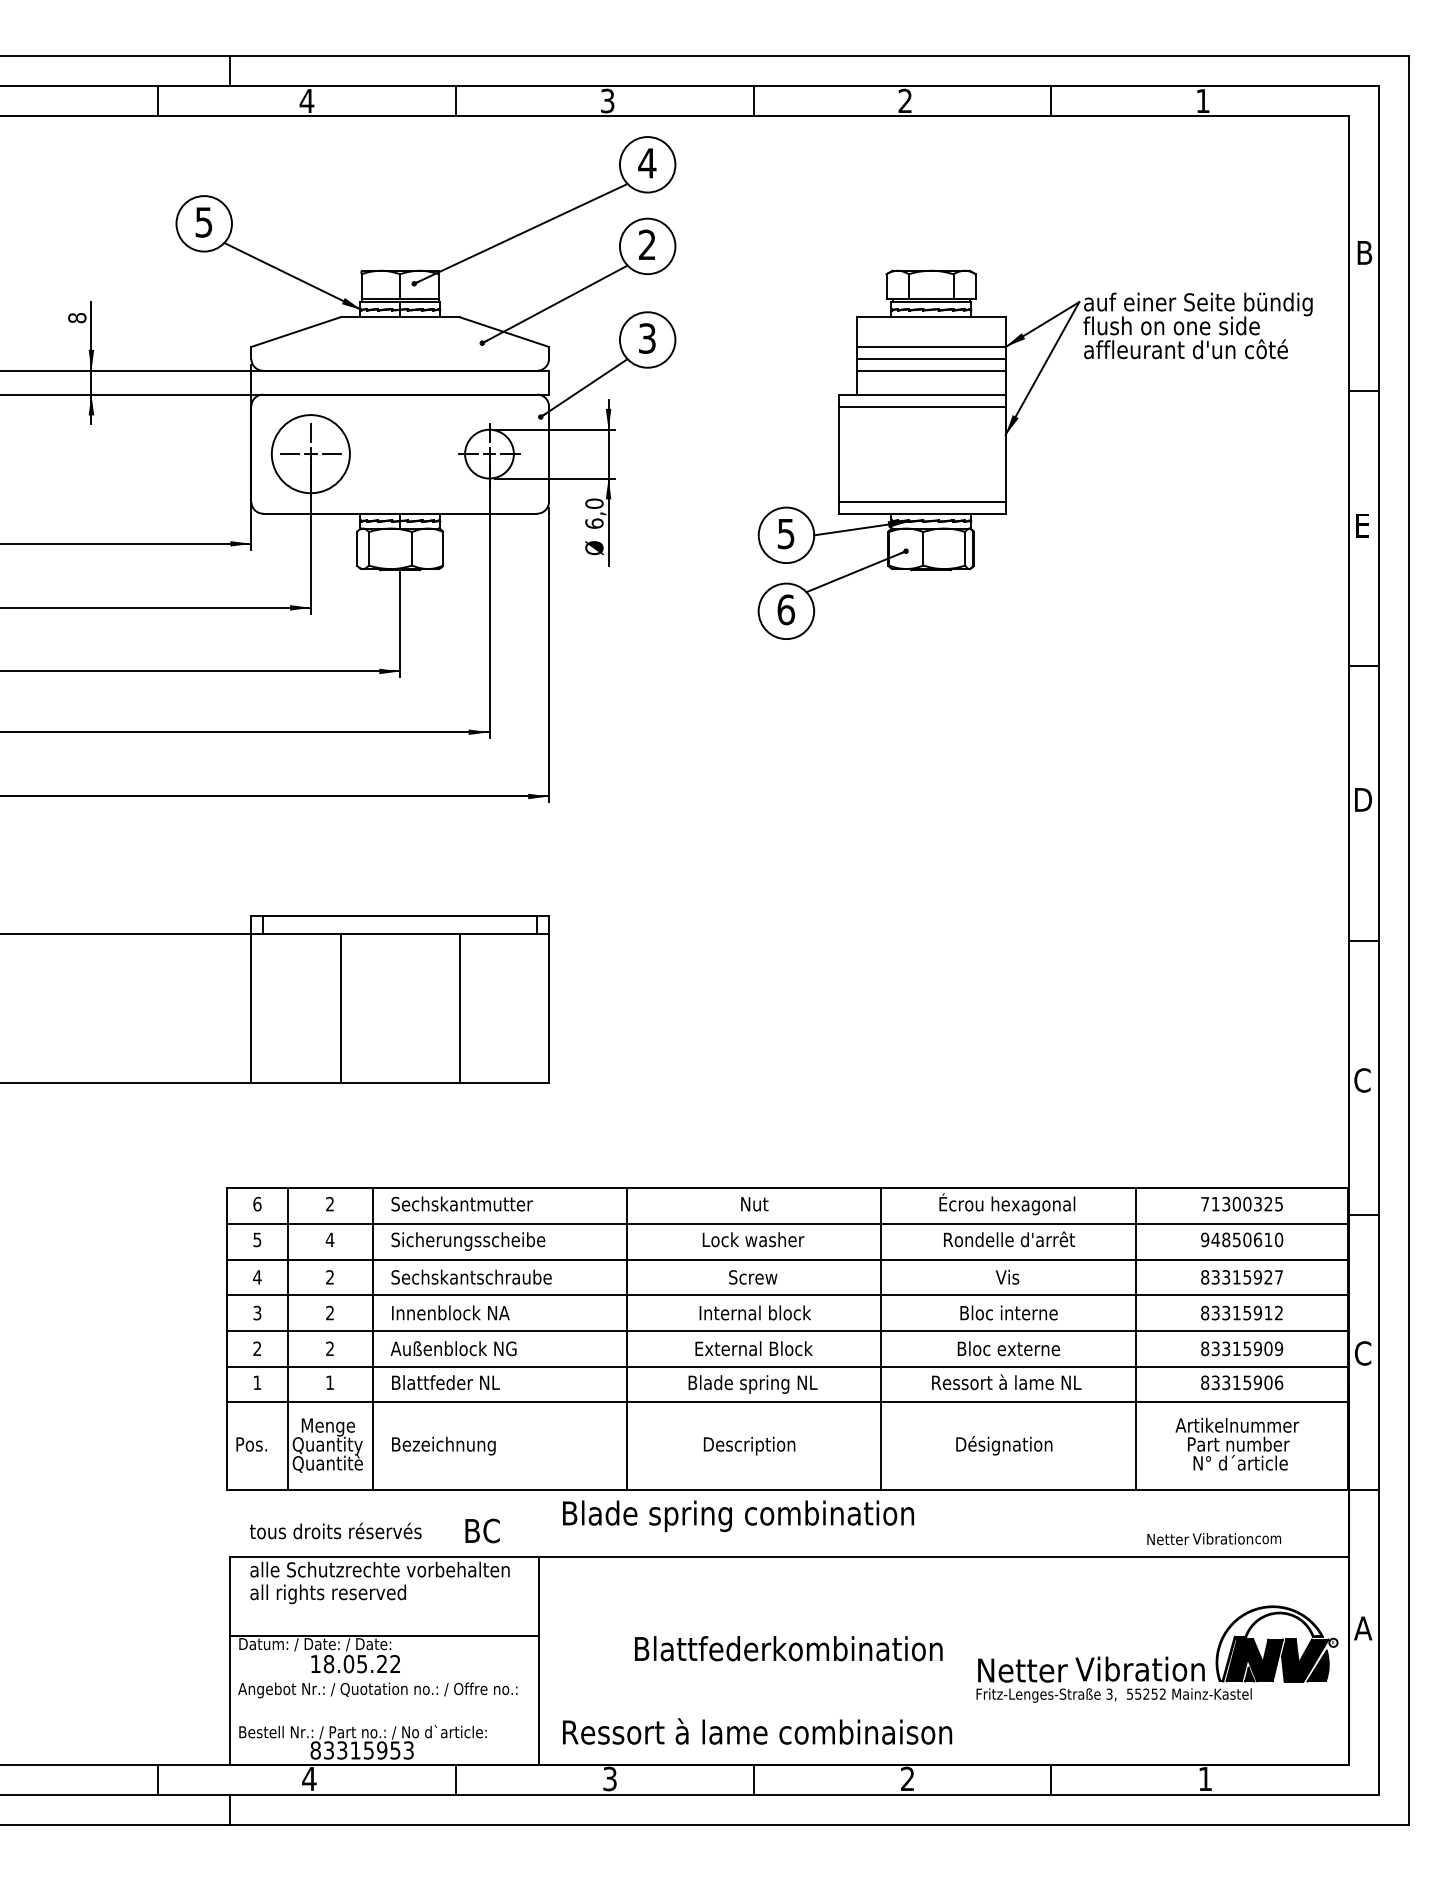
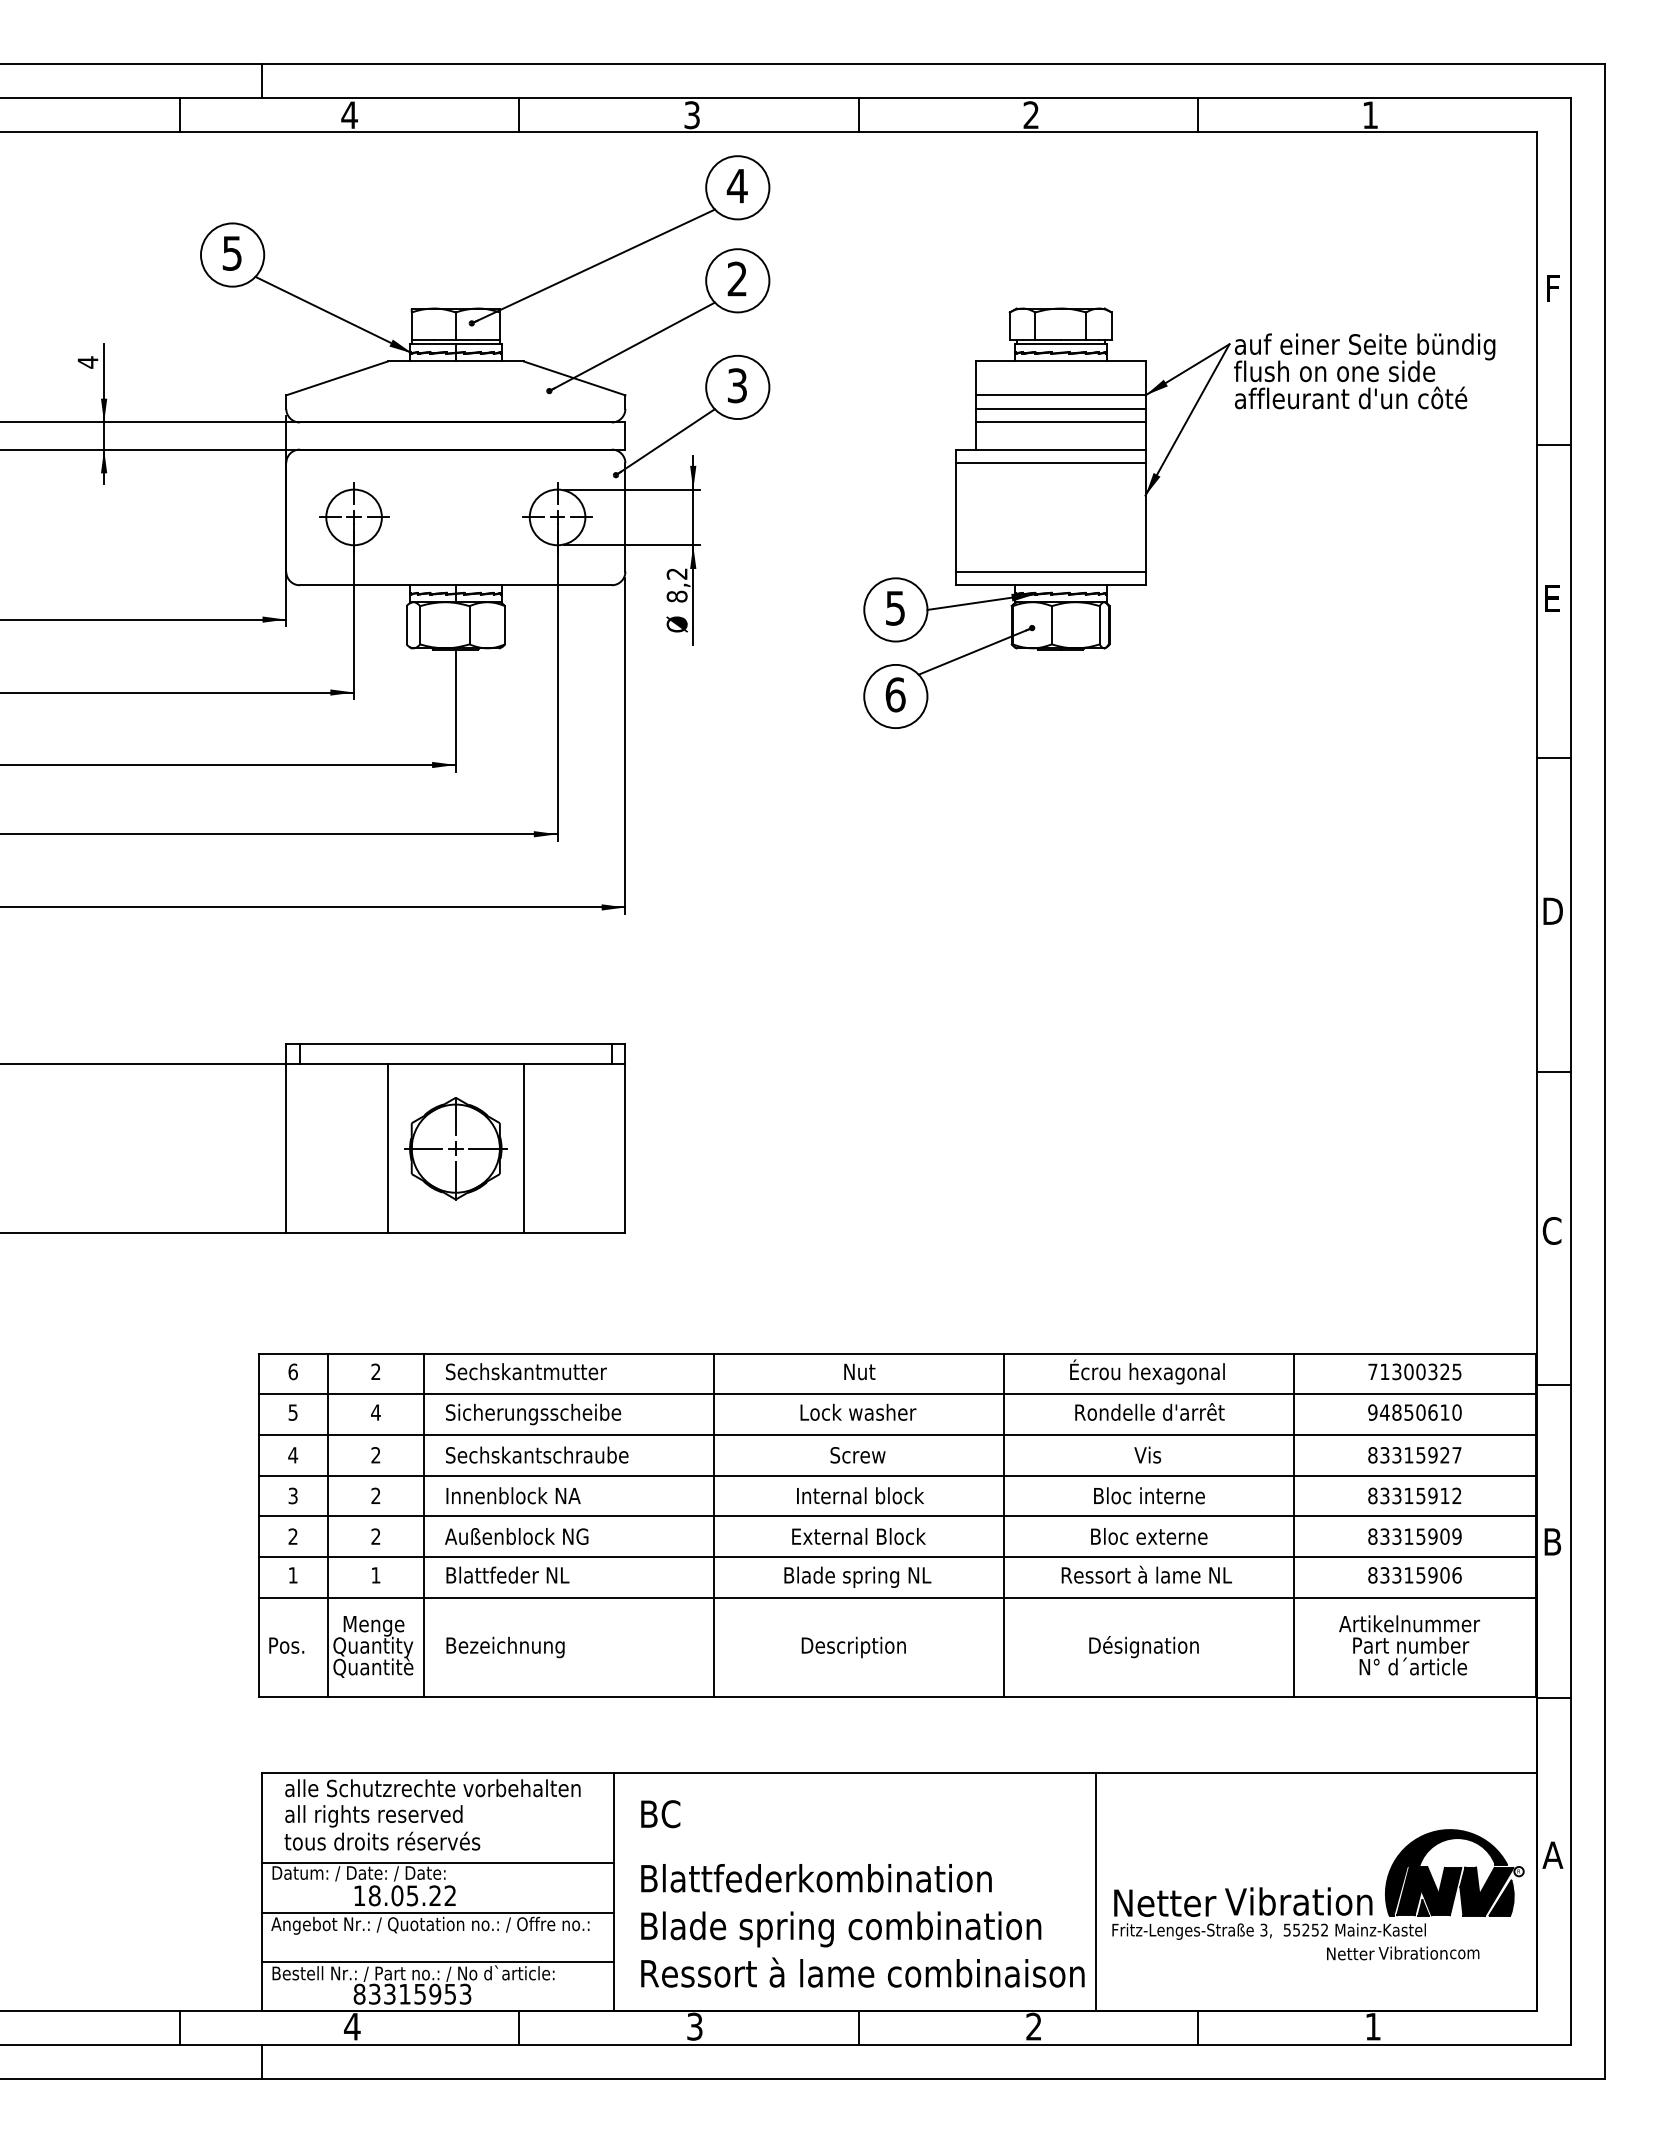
text: (1364, 252) -> (1554, 287), B -> F
text: (76, 318) -> (87, 362), 8 -> 4
circle: (310, 454) -> (353, 517), size x0.62
text: (593, 513) -> (676, 585), 6,0 -> 8,2
part: (399, 1008) -> (455, 1148), added
text: (1362, 1353) -> (1552, 1541), C -> B
text: (738, 1516) -> (841, 1929), moved
text: (335, 1530) -> (382, 1840), moved
text: (482, 1531) -> (660, 1814), moved
text: (1214, 1539) -> (1403, 1953), moved
fill: (1268, 1643) -> (1445, 1872), added
text: (788, 1648) -> (816, 1878), moved
line: (961, 1660) -> (1095, 1891), added
line: (384, 1678) -> (437, 1912), added
line: (384, 1721) -> (437, 1961), added

